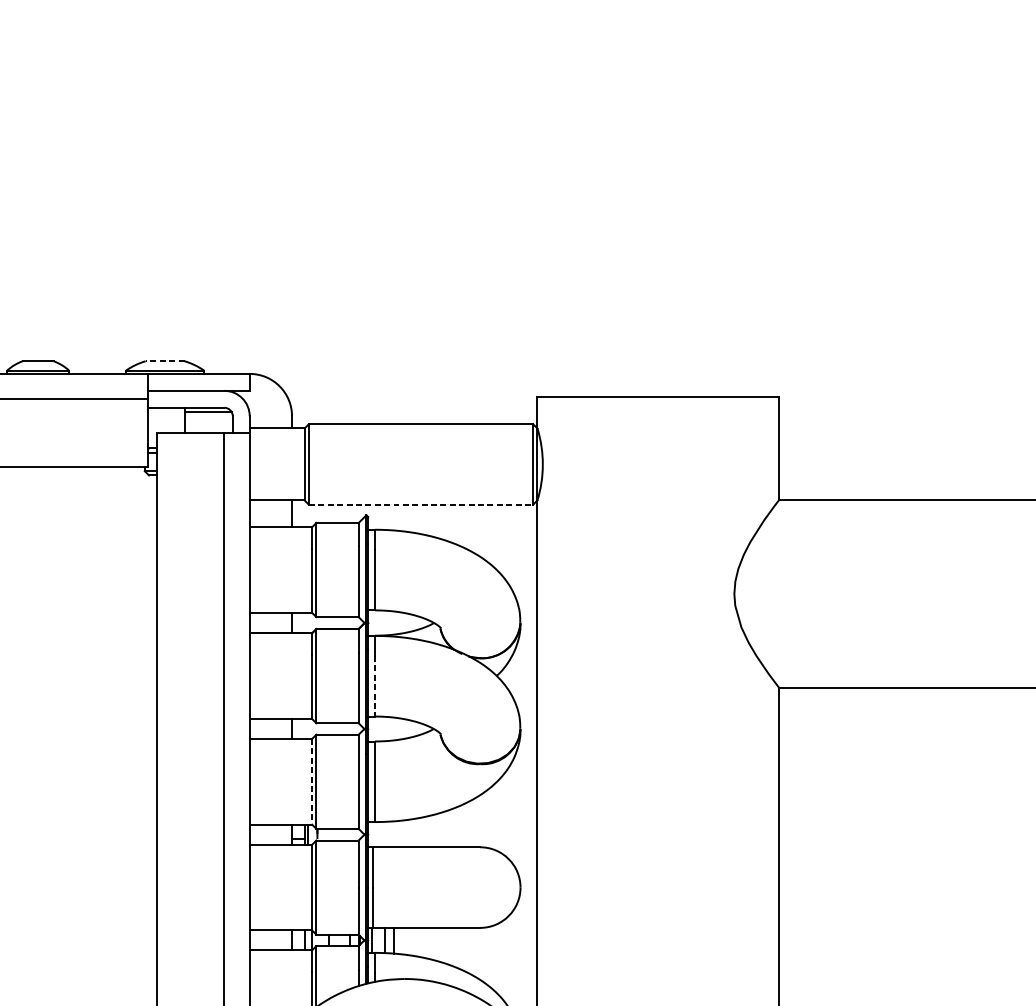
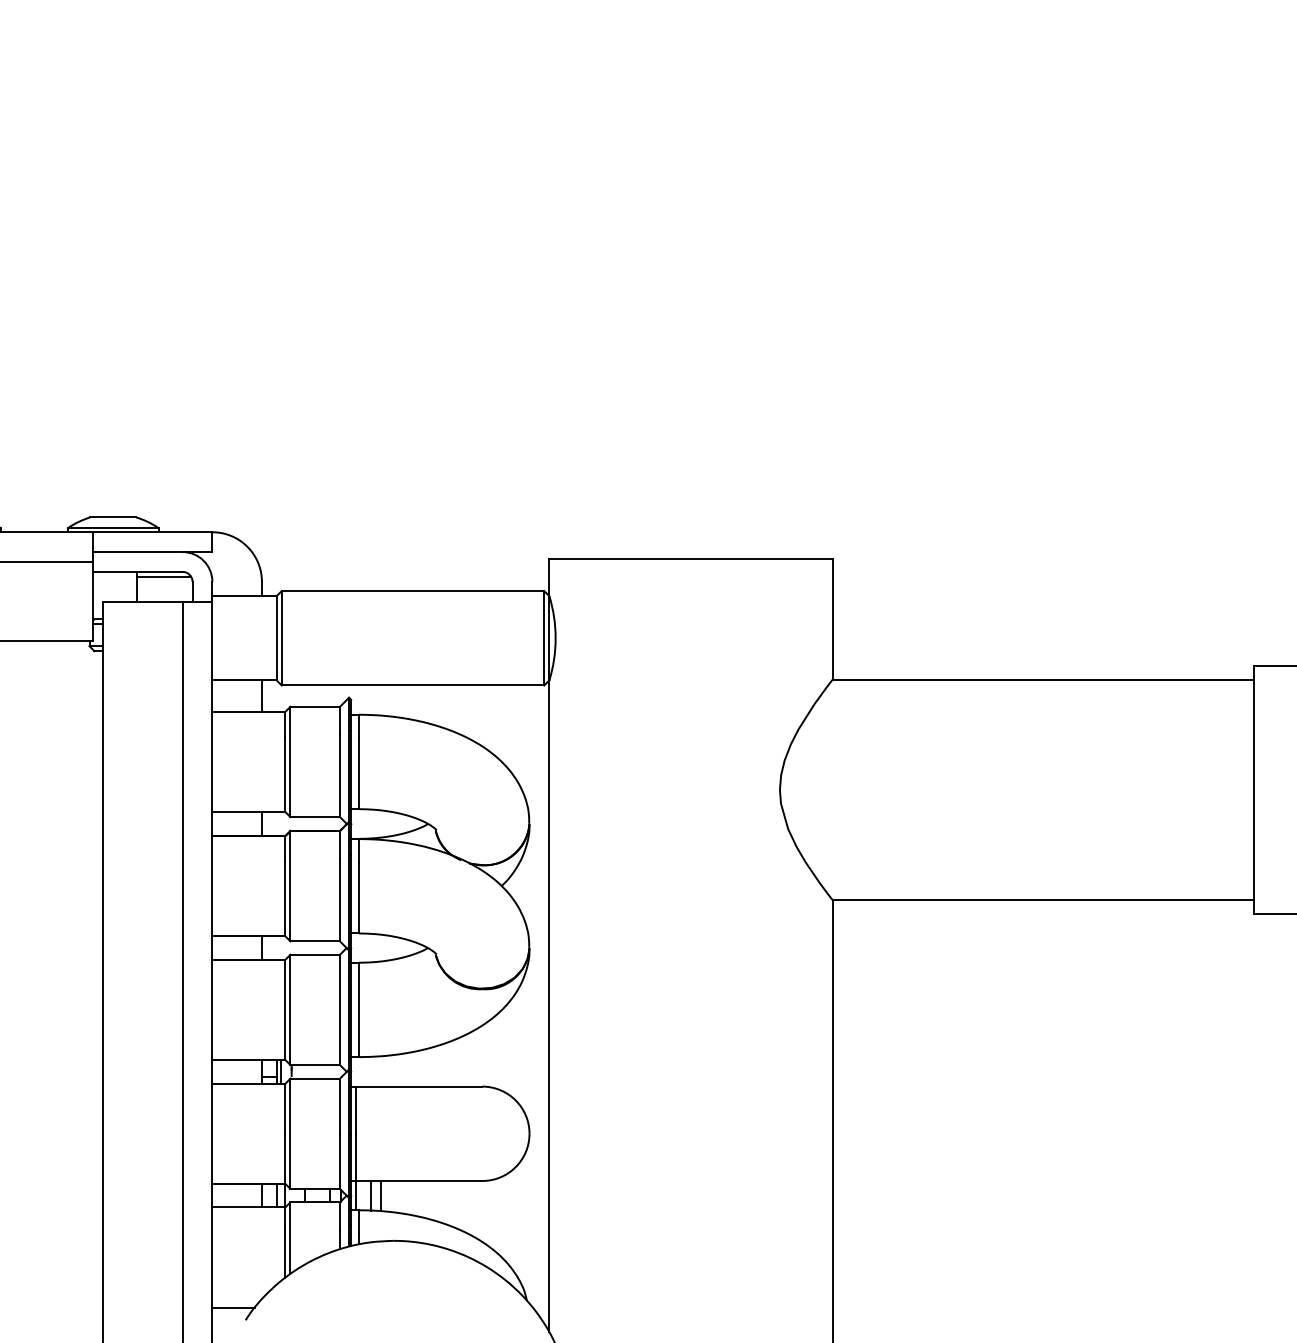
line: (165, 361) -> (113, 517), dashed -> solid
line: (421, 504) -> (413, 685), dashed -> solid
line: (374, 686) -> (358, 898), dashed -> solid
line: (312, 782) -> (285, 1010), dashed -> solid

